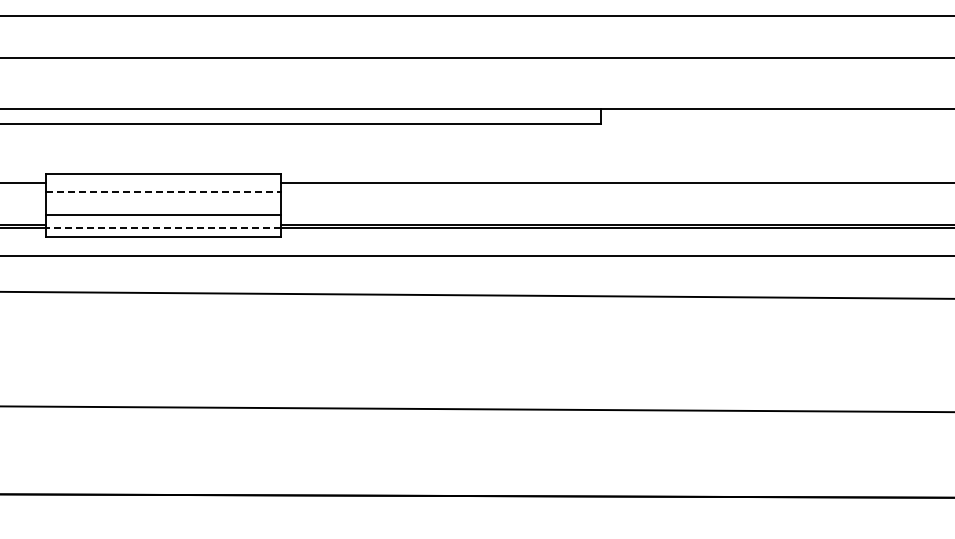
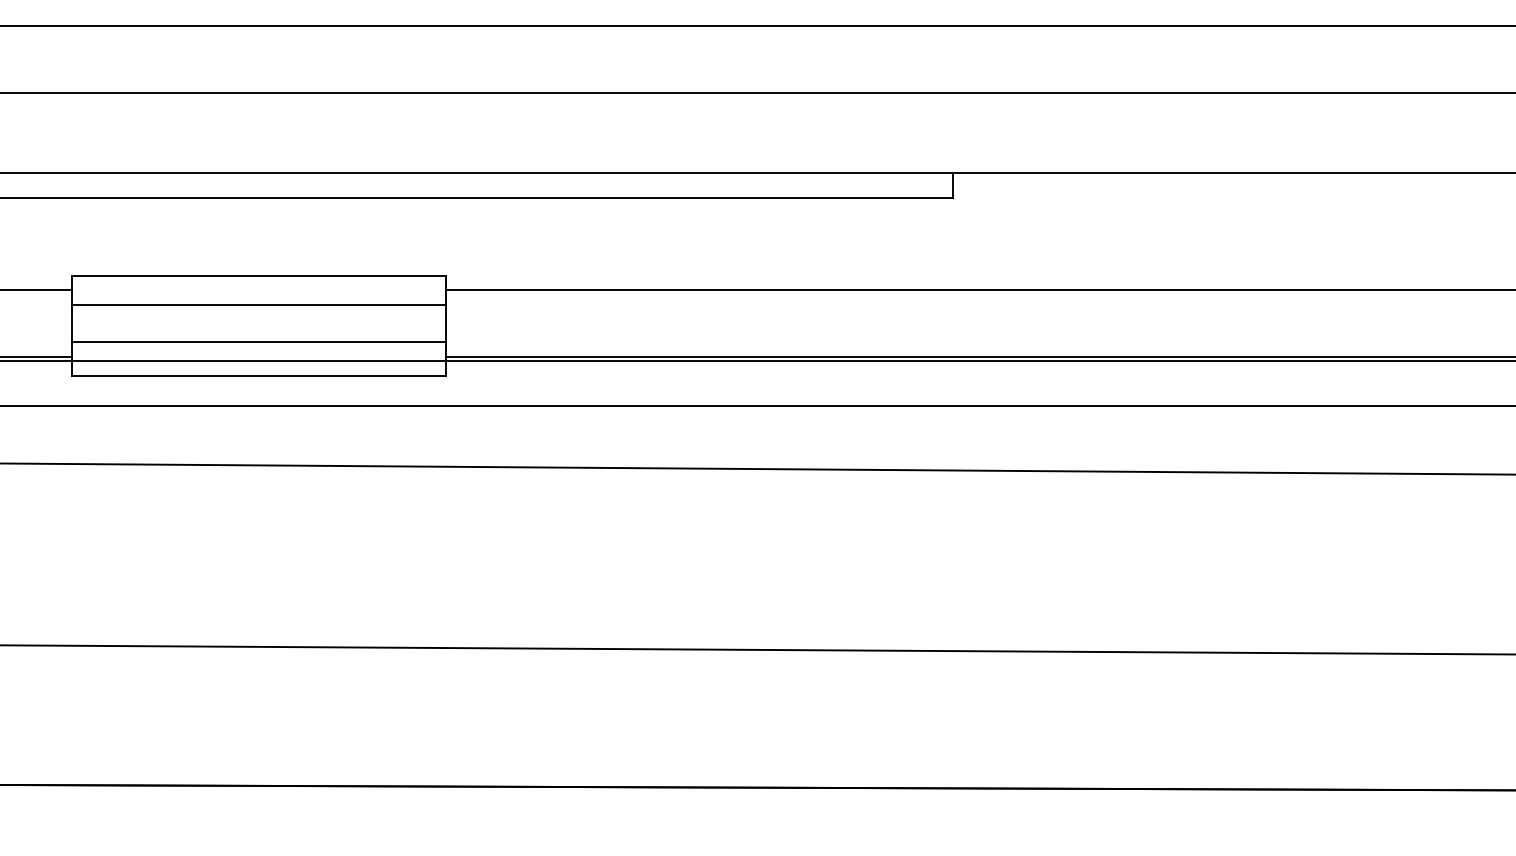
line: (163, 191) -> (259, 304), dashed -> solid
line: (163, 227) -> (259, 361), dashed -> solid

